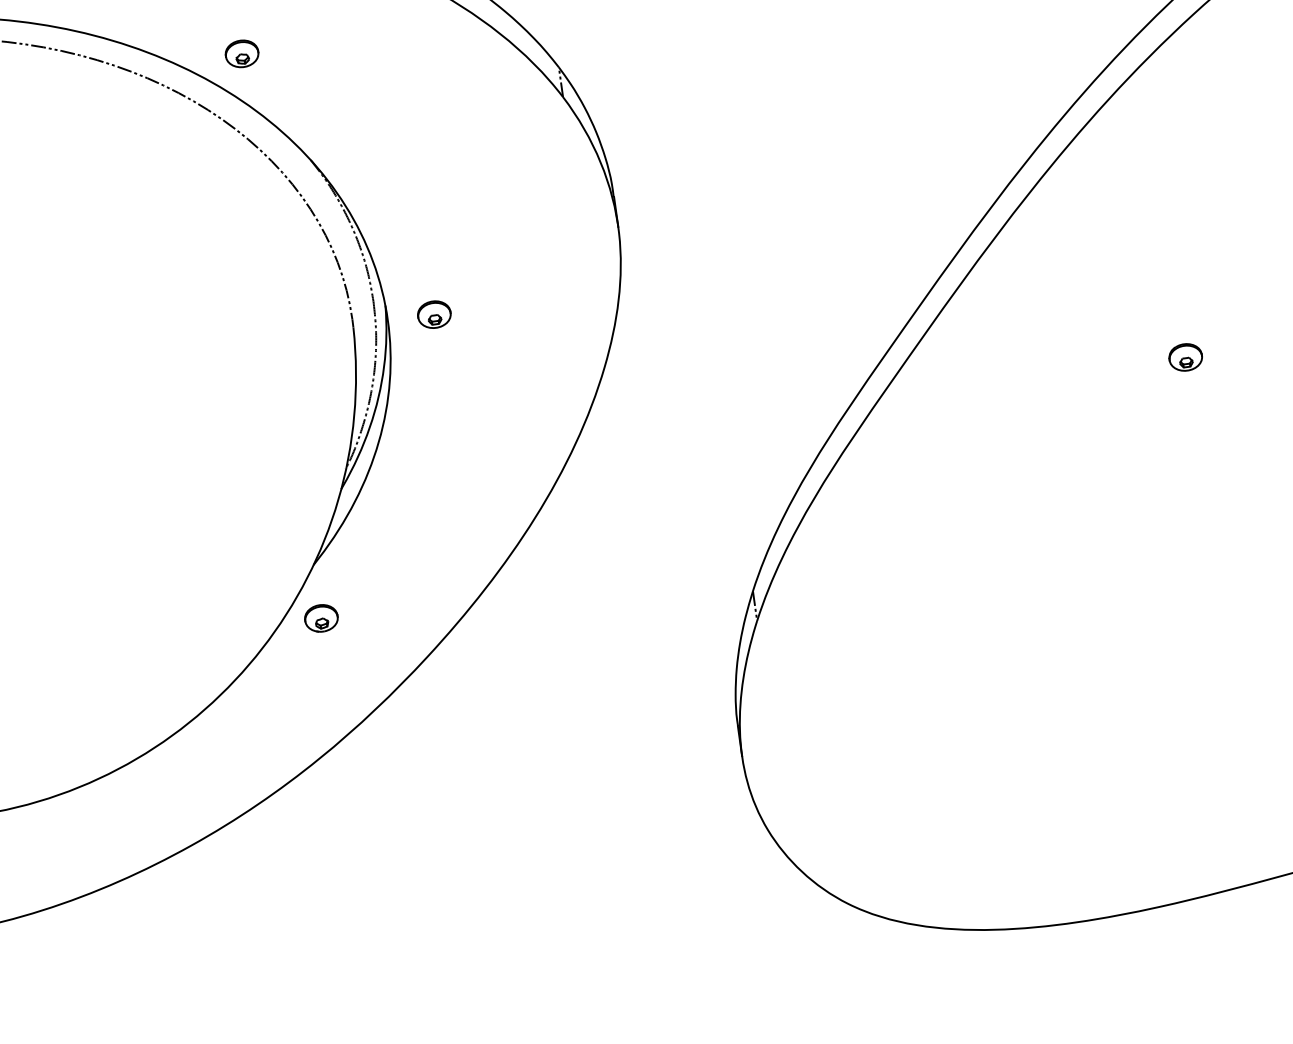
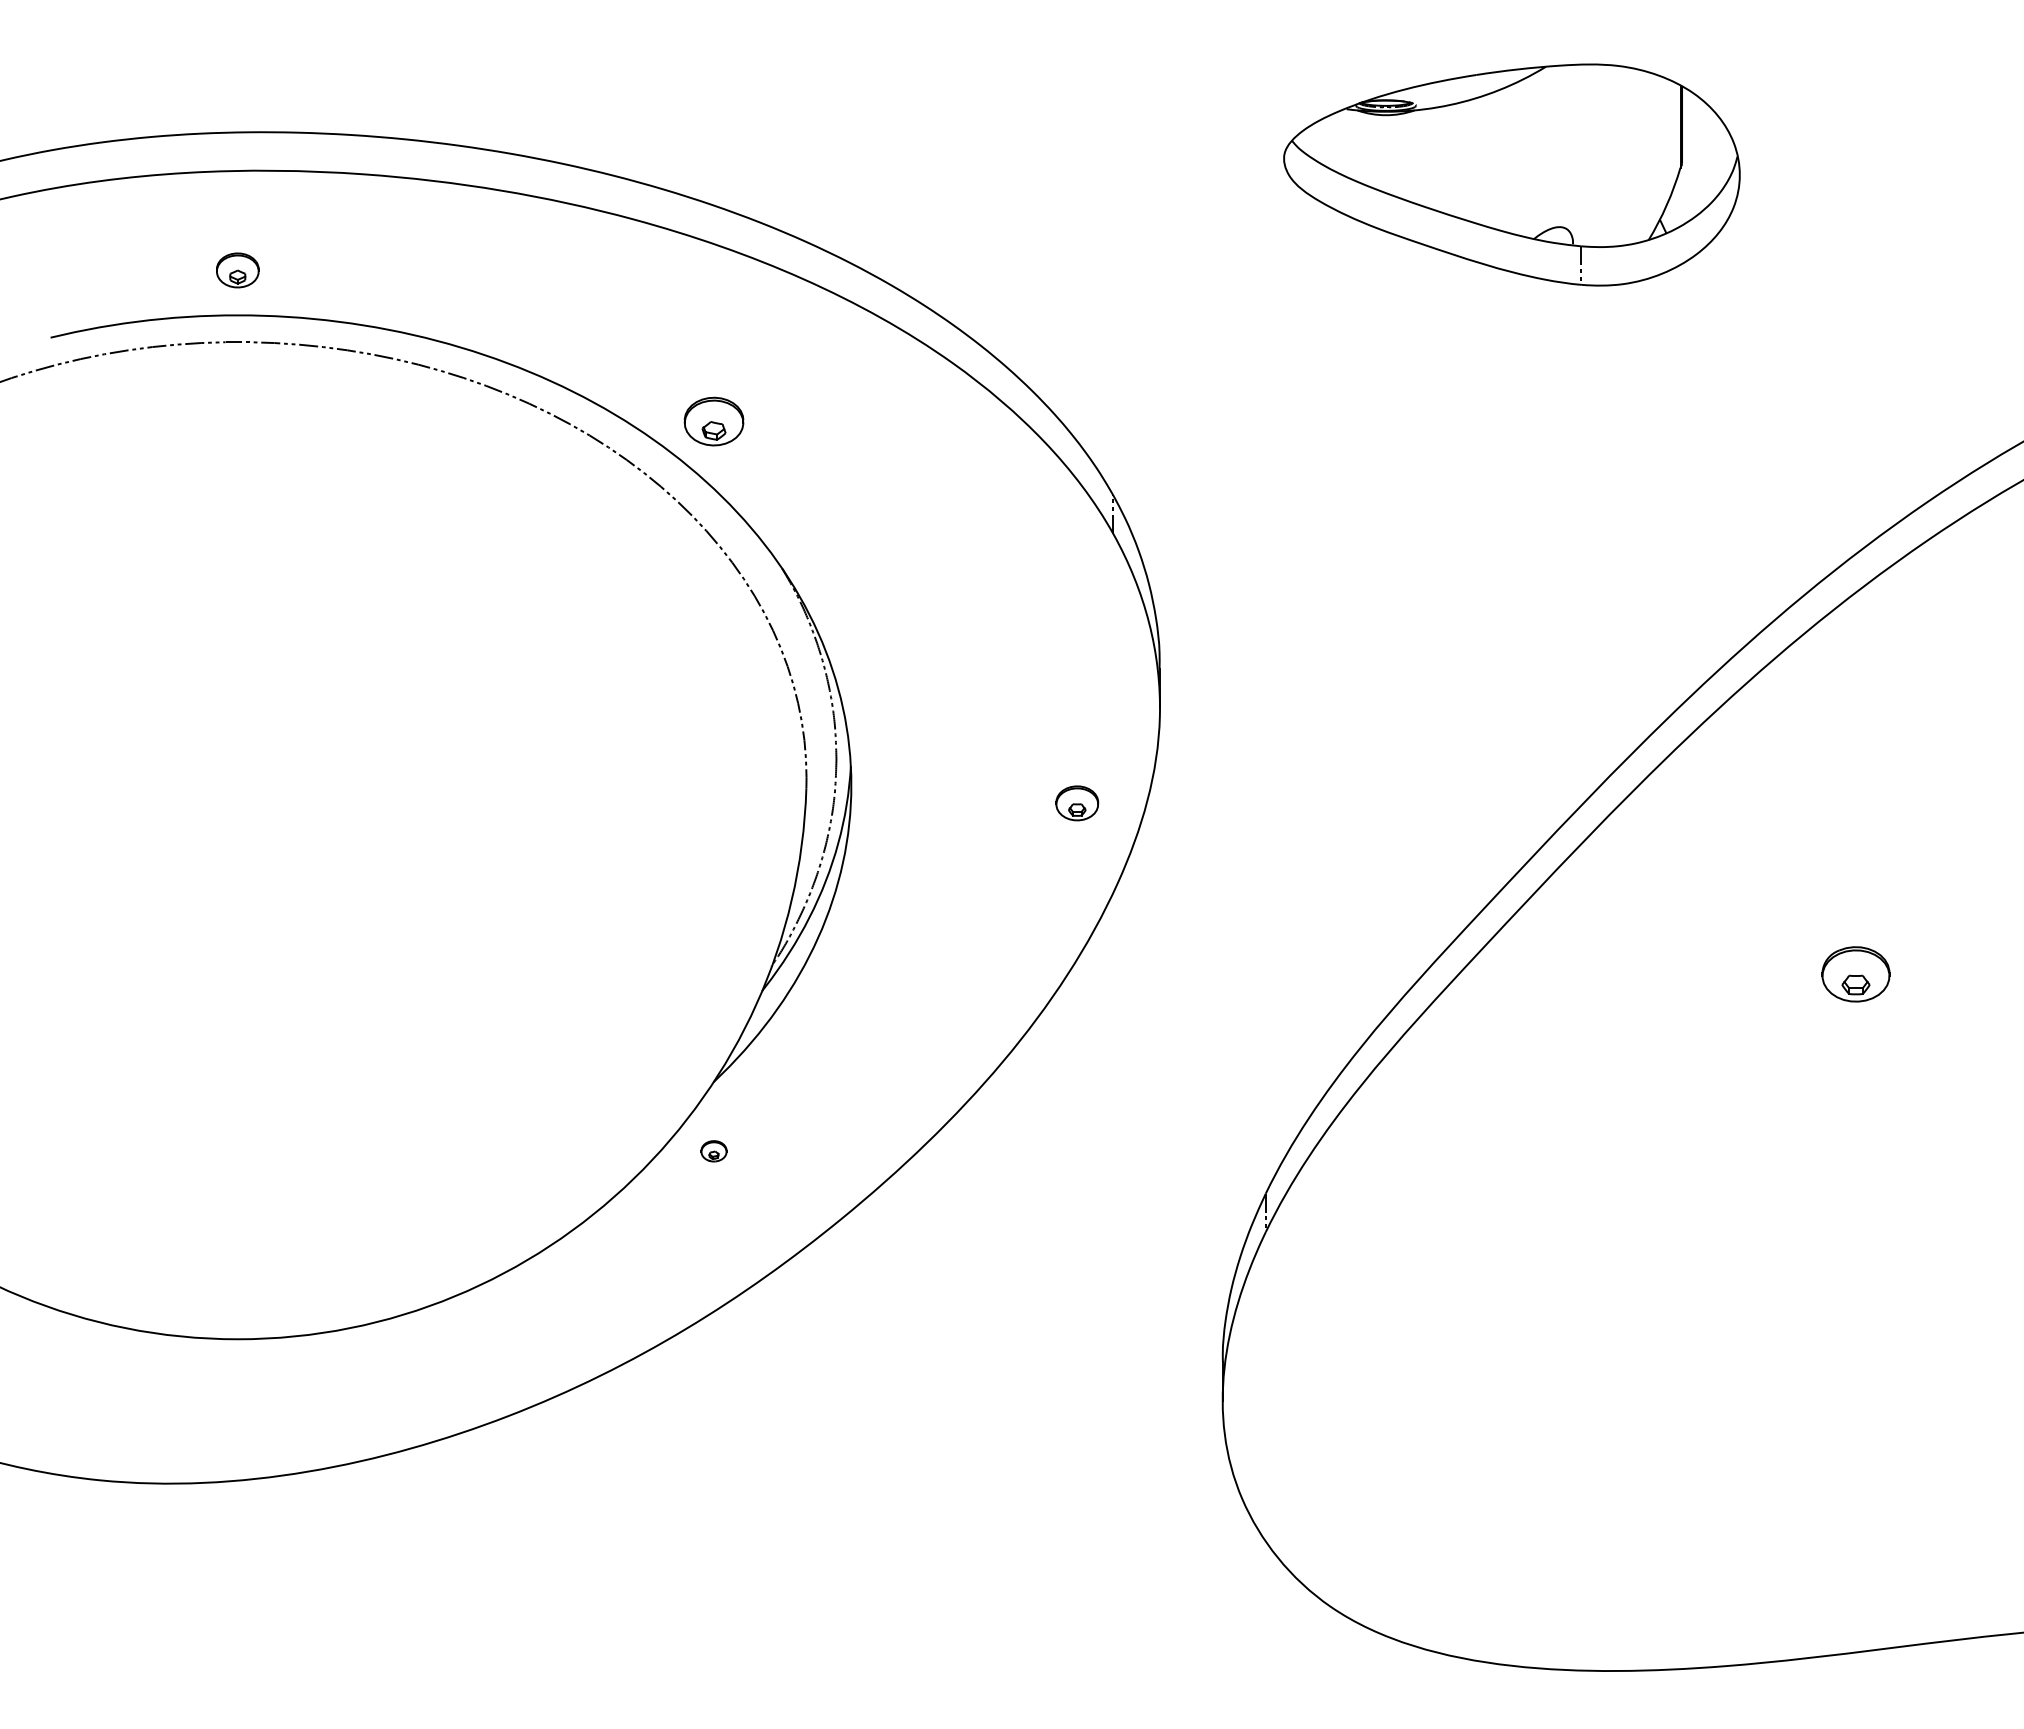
part: (241, 53) -> (713, 421), size x1.4
part: (434, 314) -> (1077, 803), moved
part: (1185, 357) -> (1855, 974), size x1.6
part: (321, 618) -> (713, 1151), size x0.6

